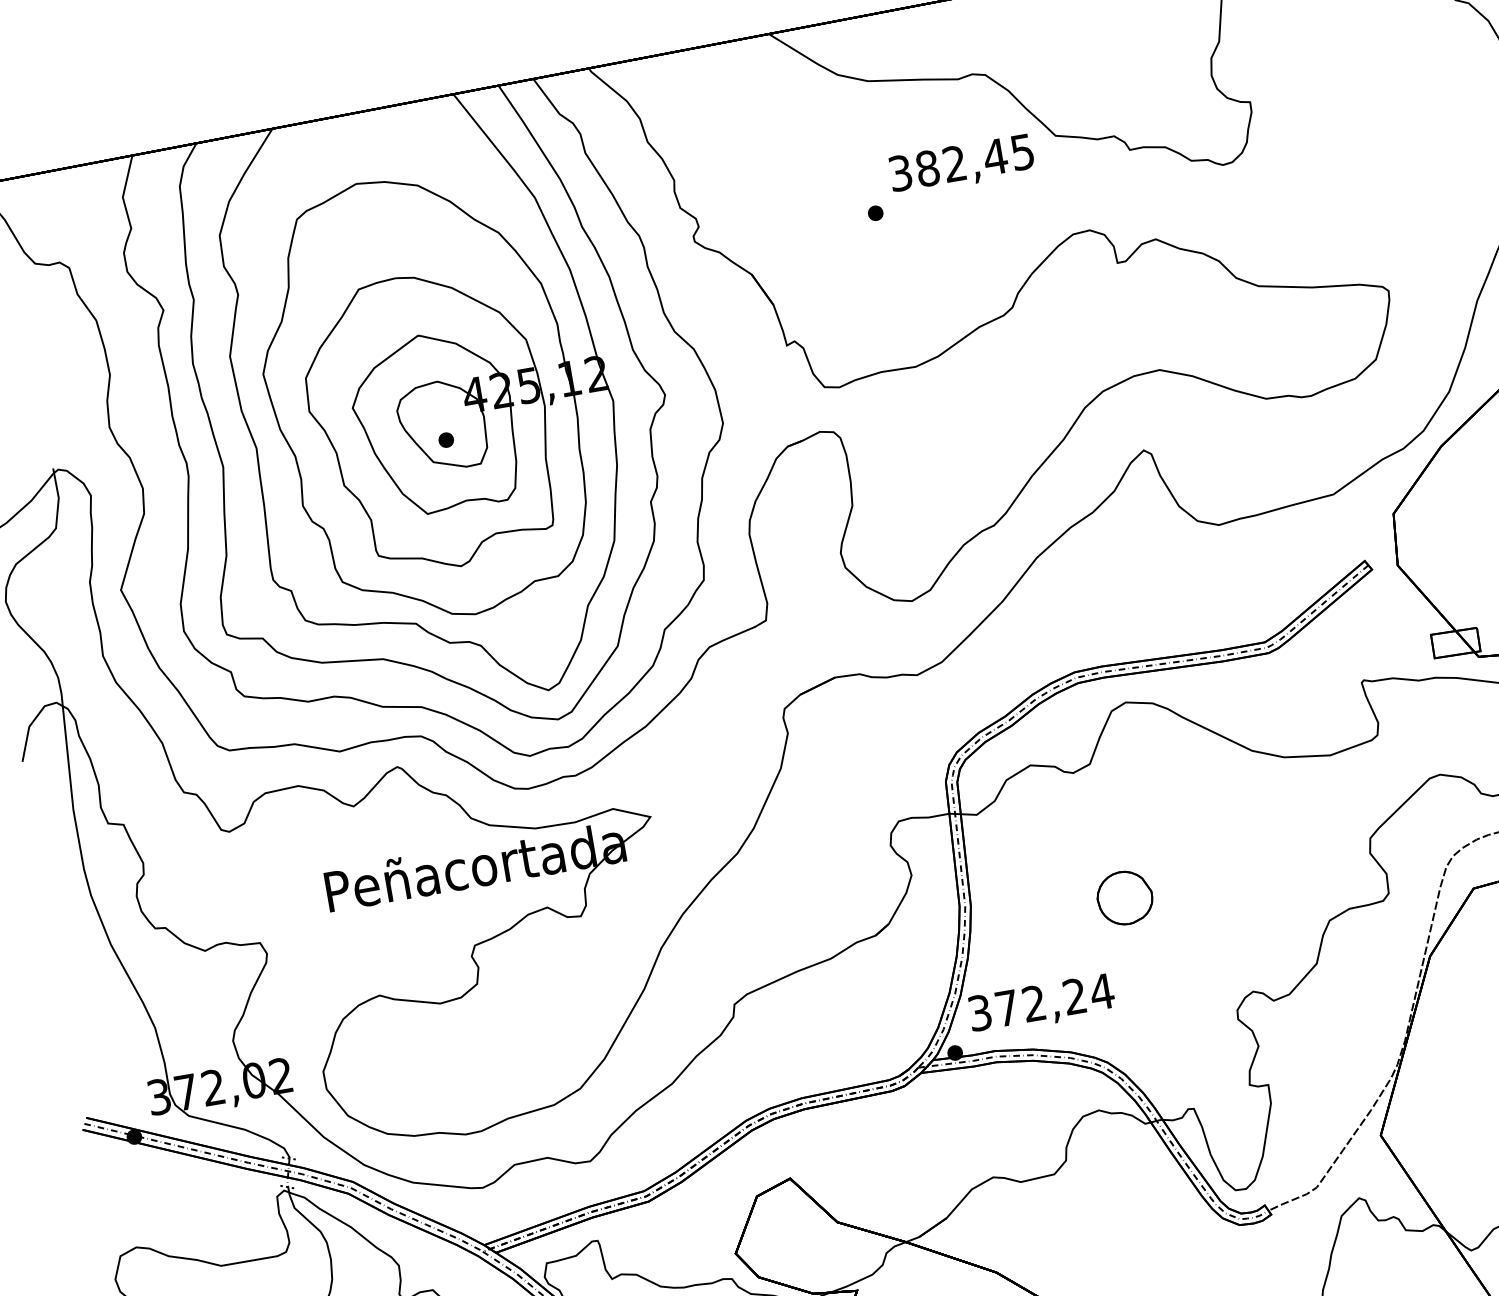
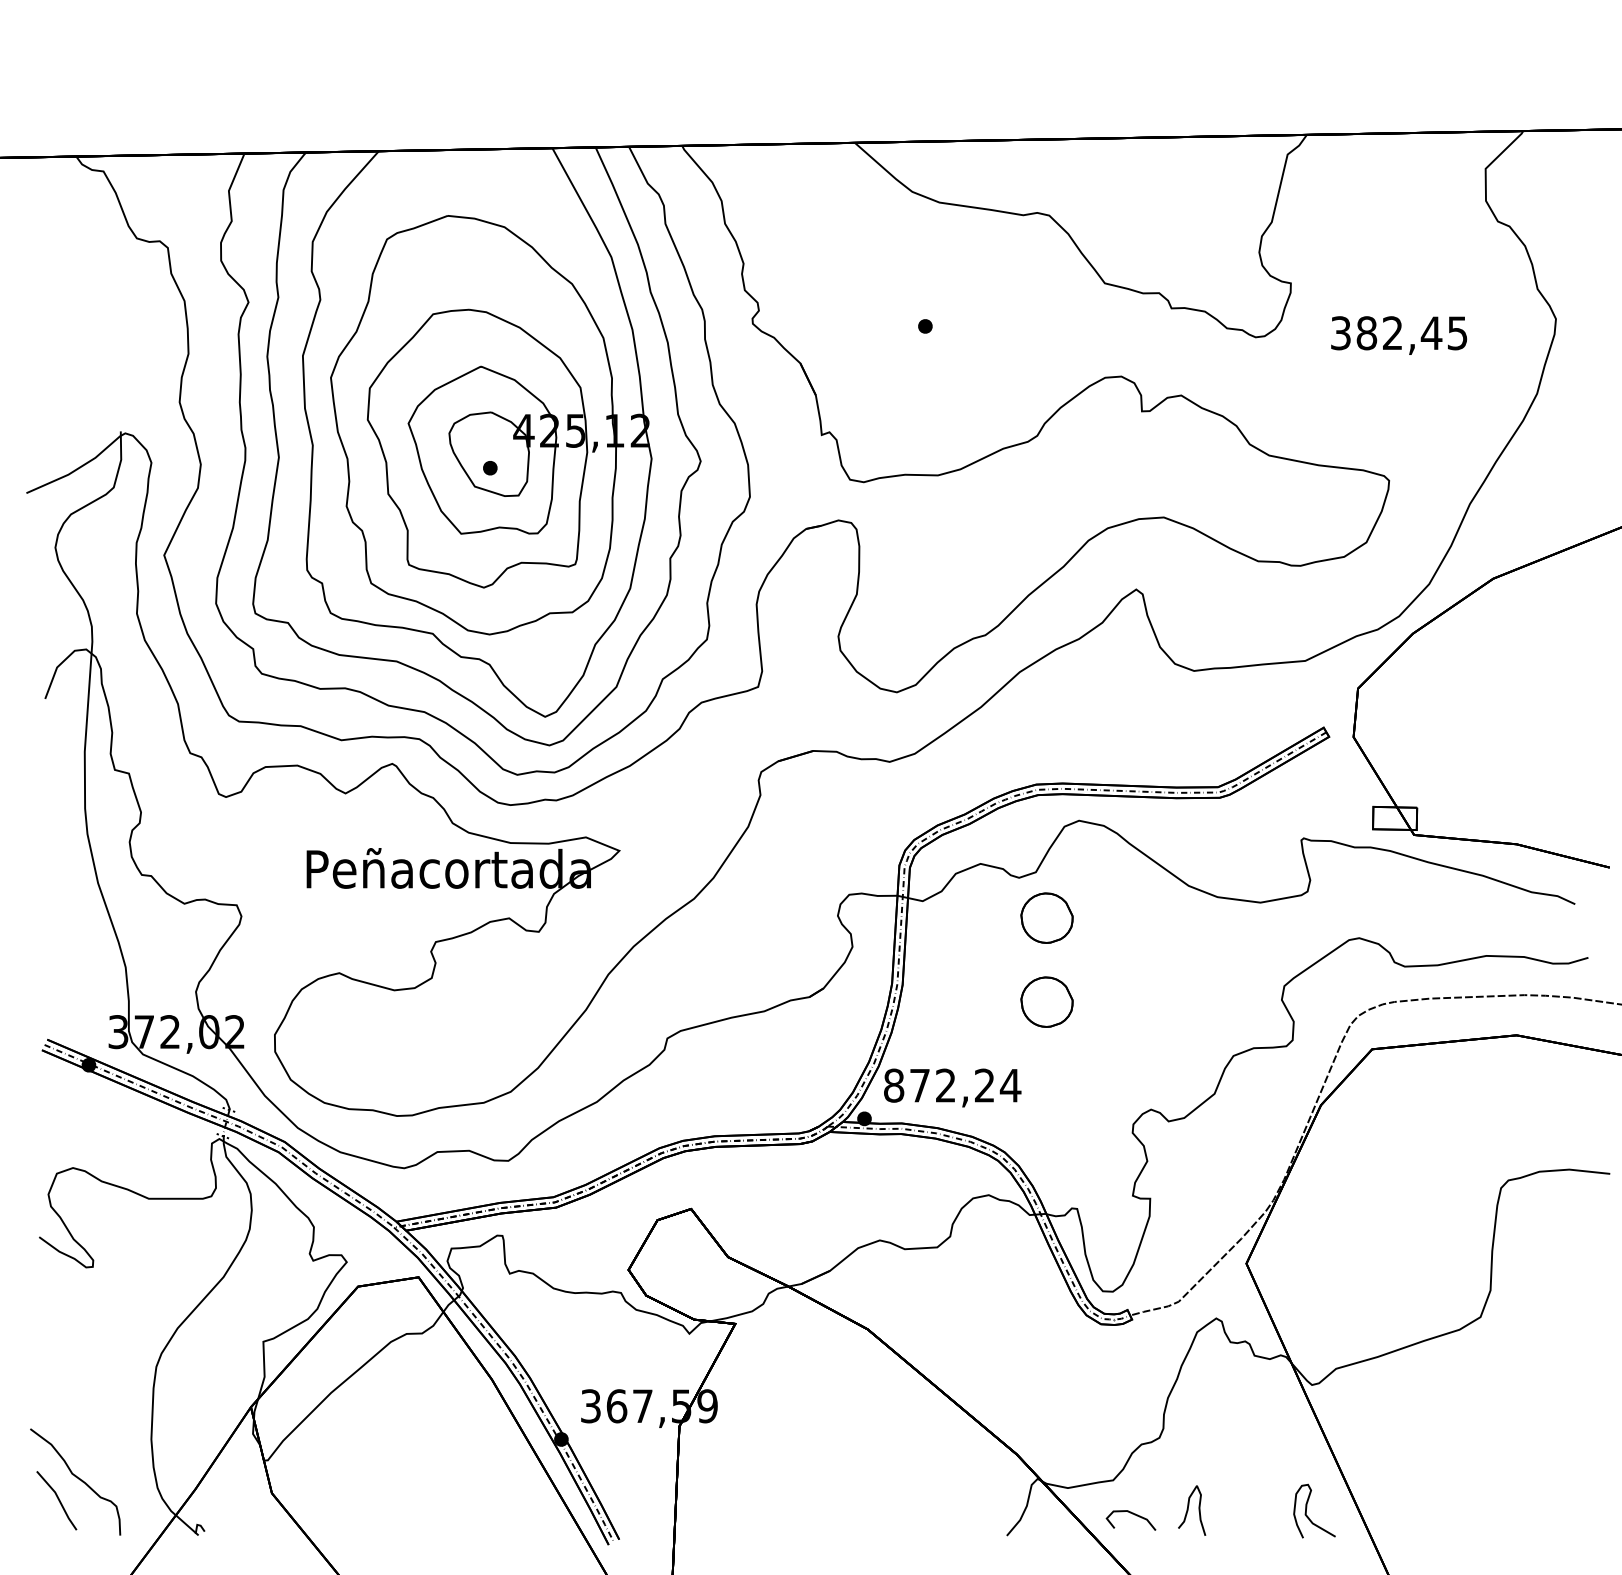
text: (962, 165) -> (1399, 335), moved
part: (1109, 809) -> (1046, 917), added
text: (980, 1012) -> (894, 1085), 372,24 -> 872,24

